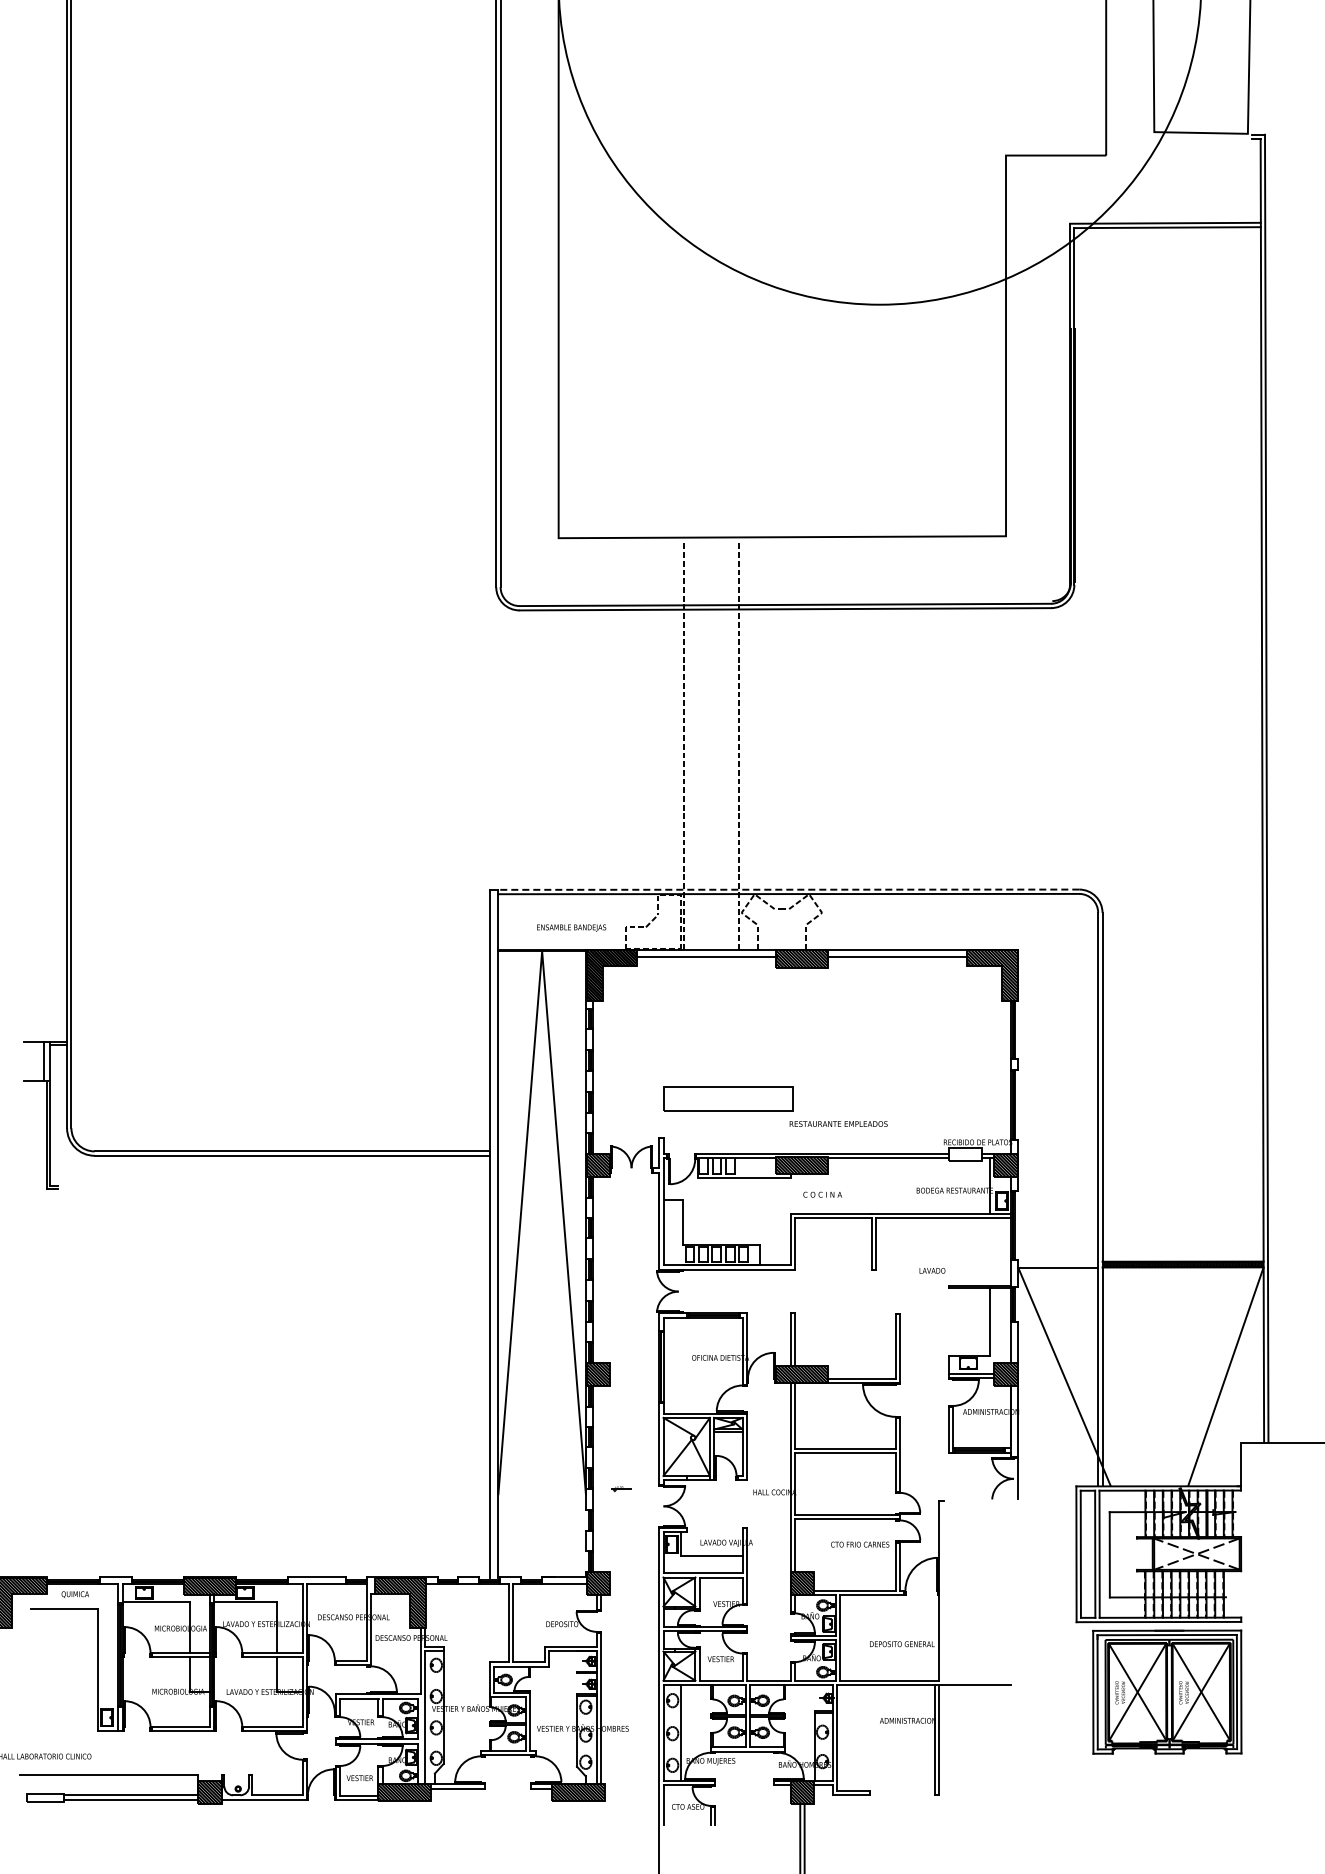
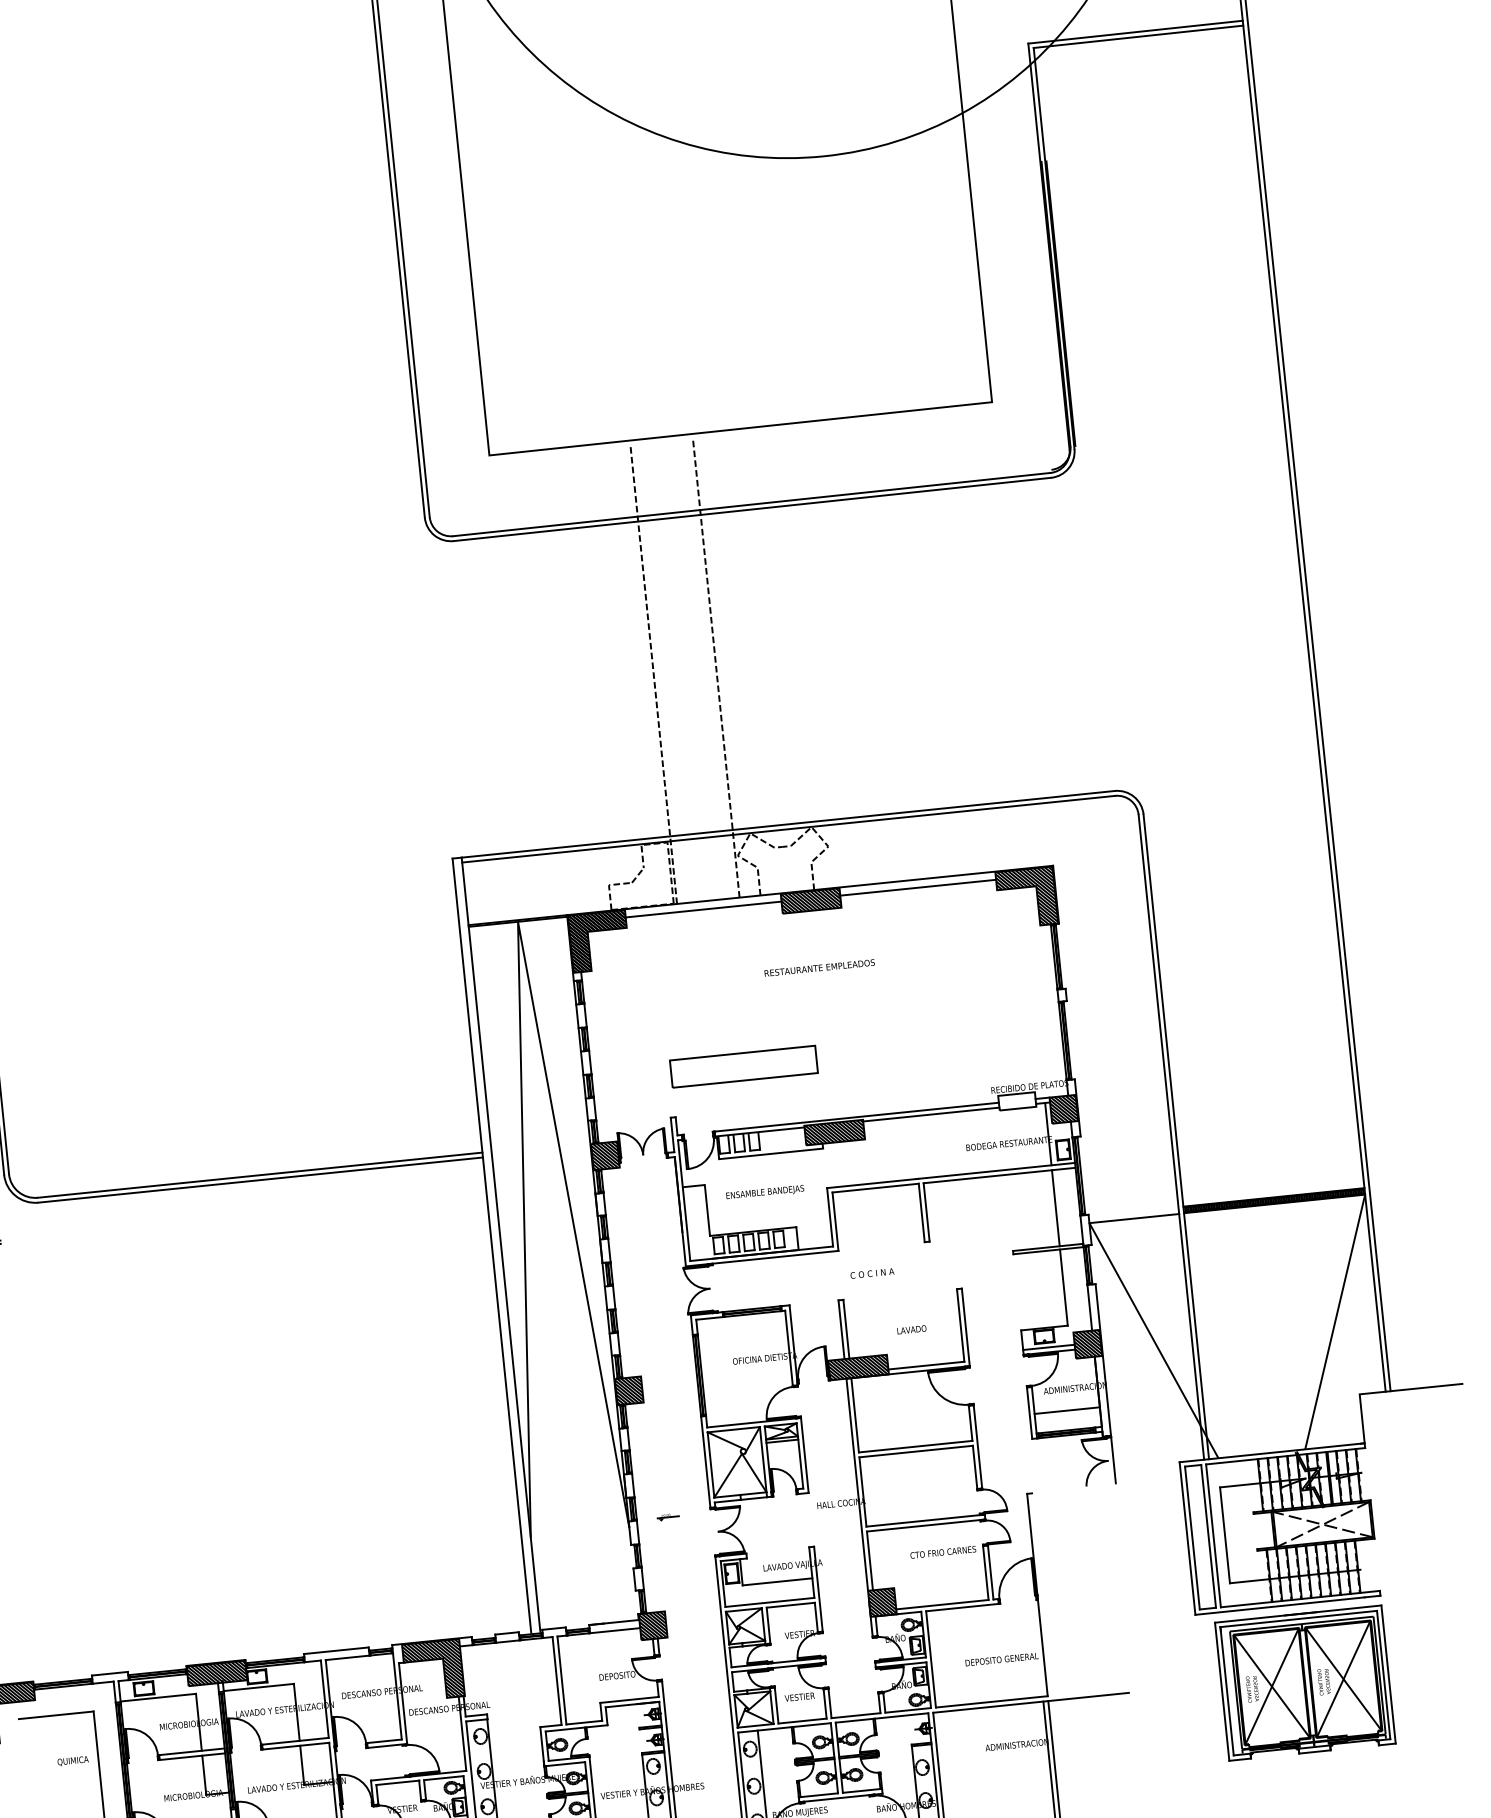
line: (788, 889) -> (787, 824), dashed -> solid
text: (571, 927) -> (765, 1192), moved
text: (838, 1123) -> (819, 967), moved
text: (822, 1194) -> (872, 1273), moved
line: (990, 1251) -> (1056, 1207), added
text: (932, 1270) -> (911, 1329), moved
line: (982, 1430) -> (1067, 1410), added
text: (74, 1594) -> (72, 1761), moved

